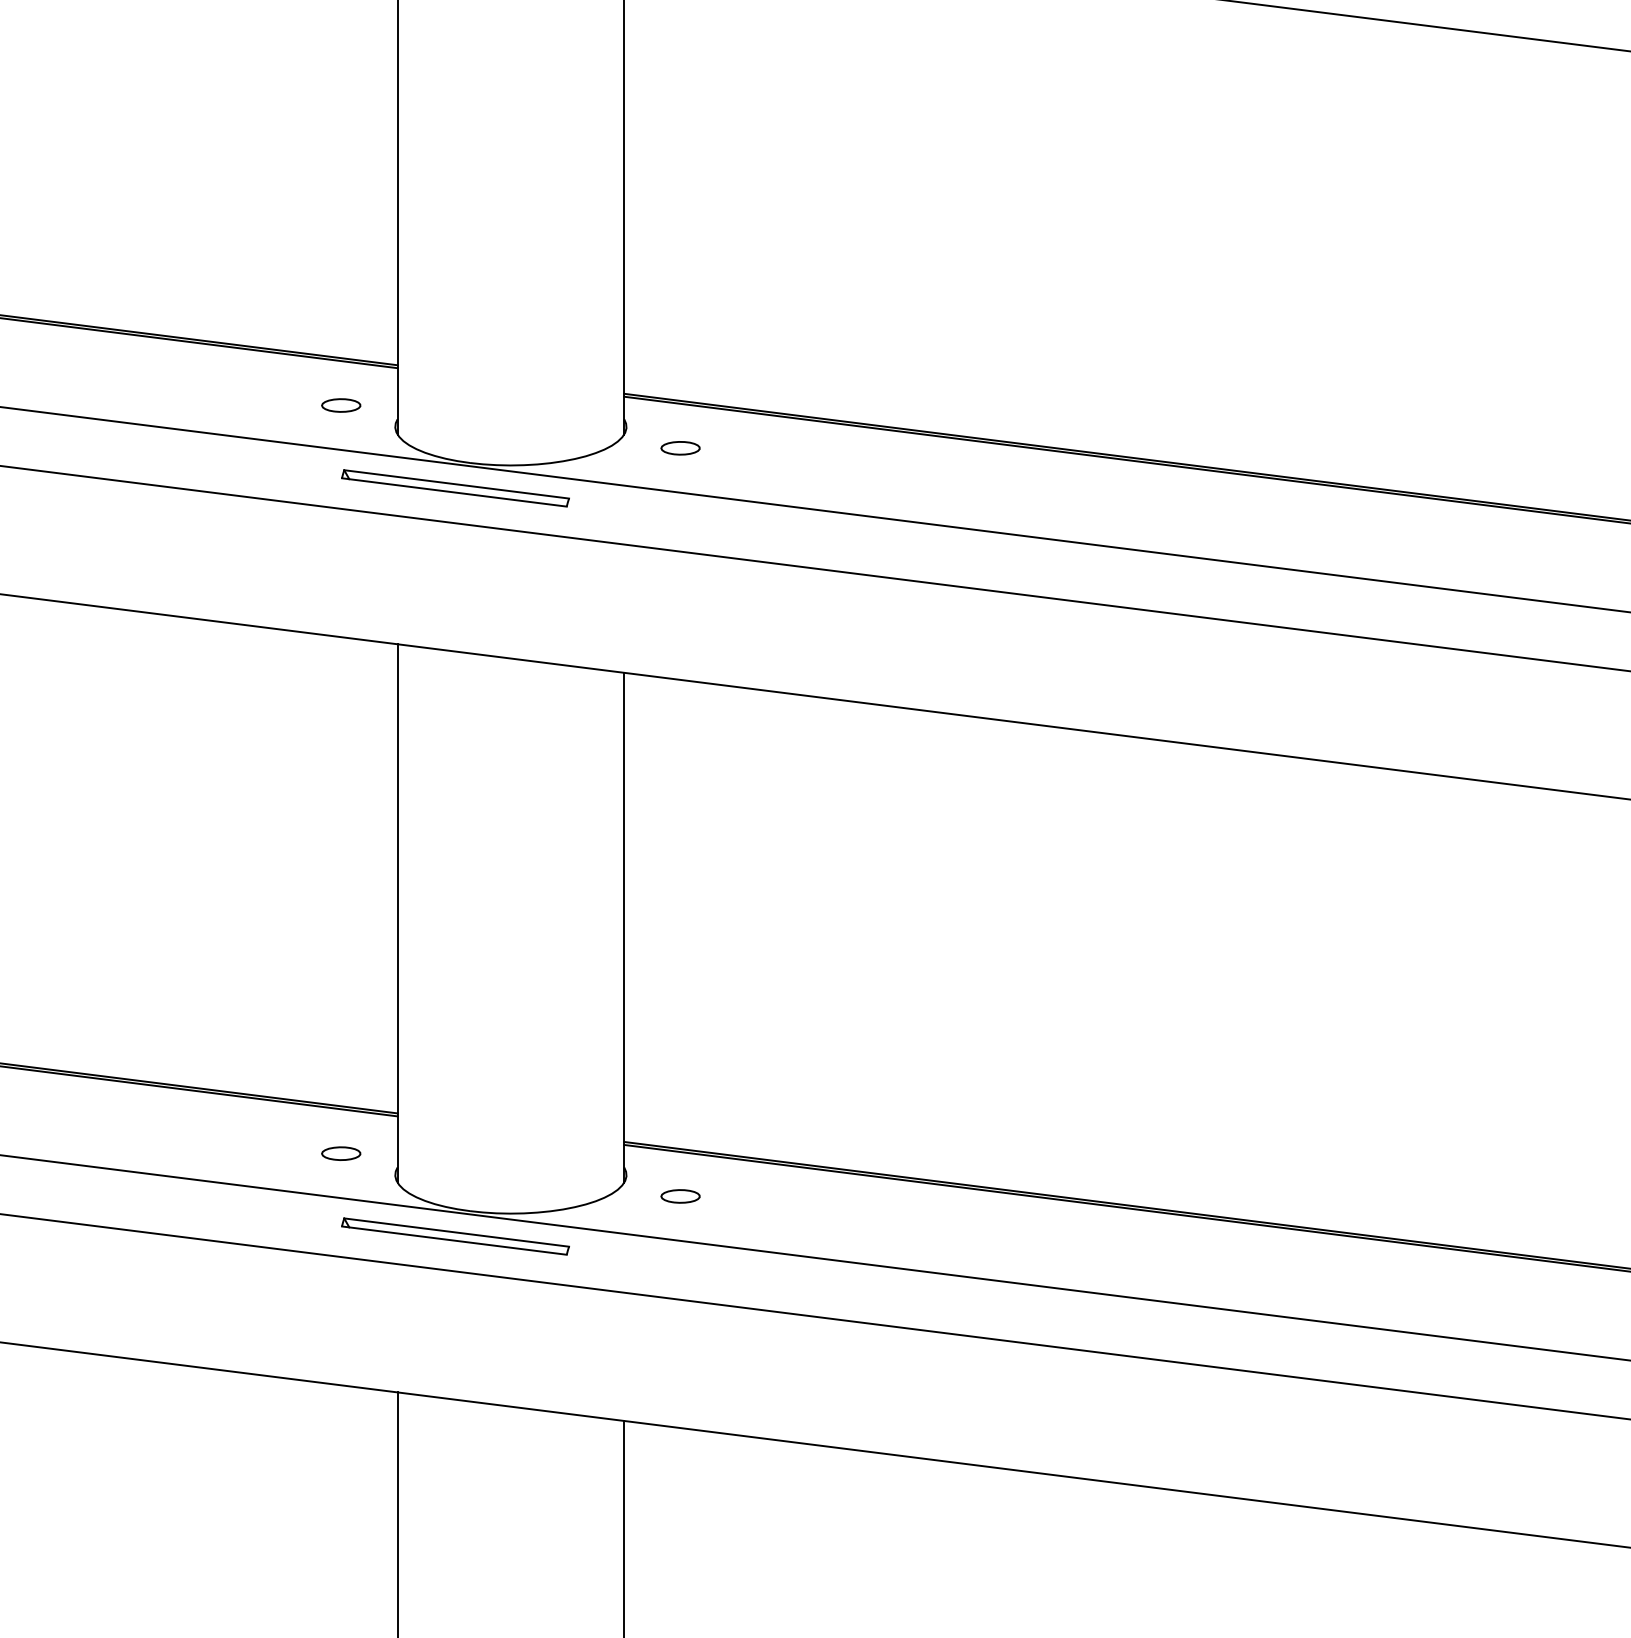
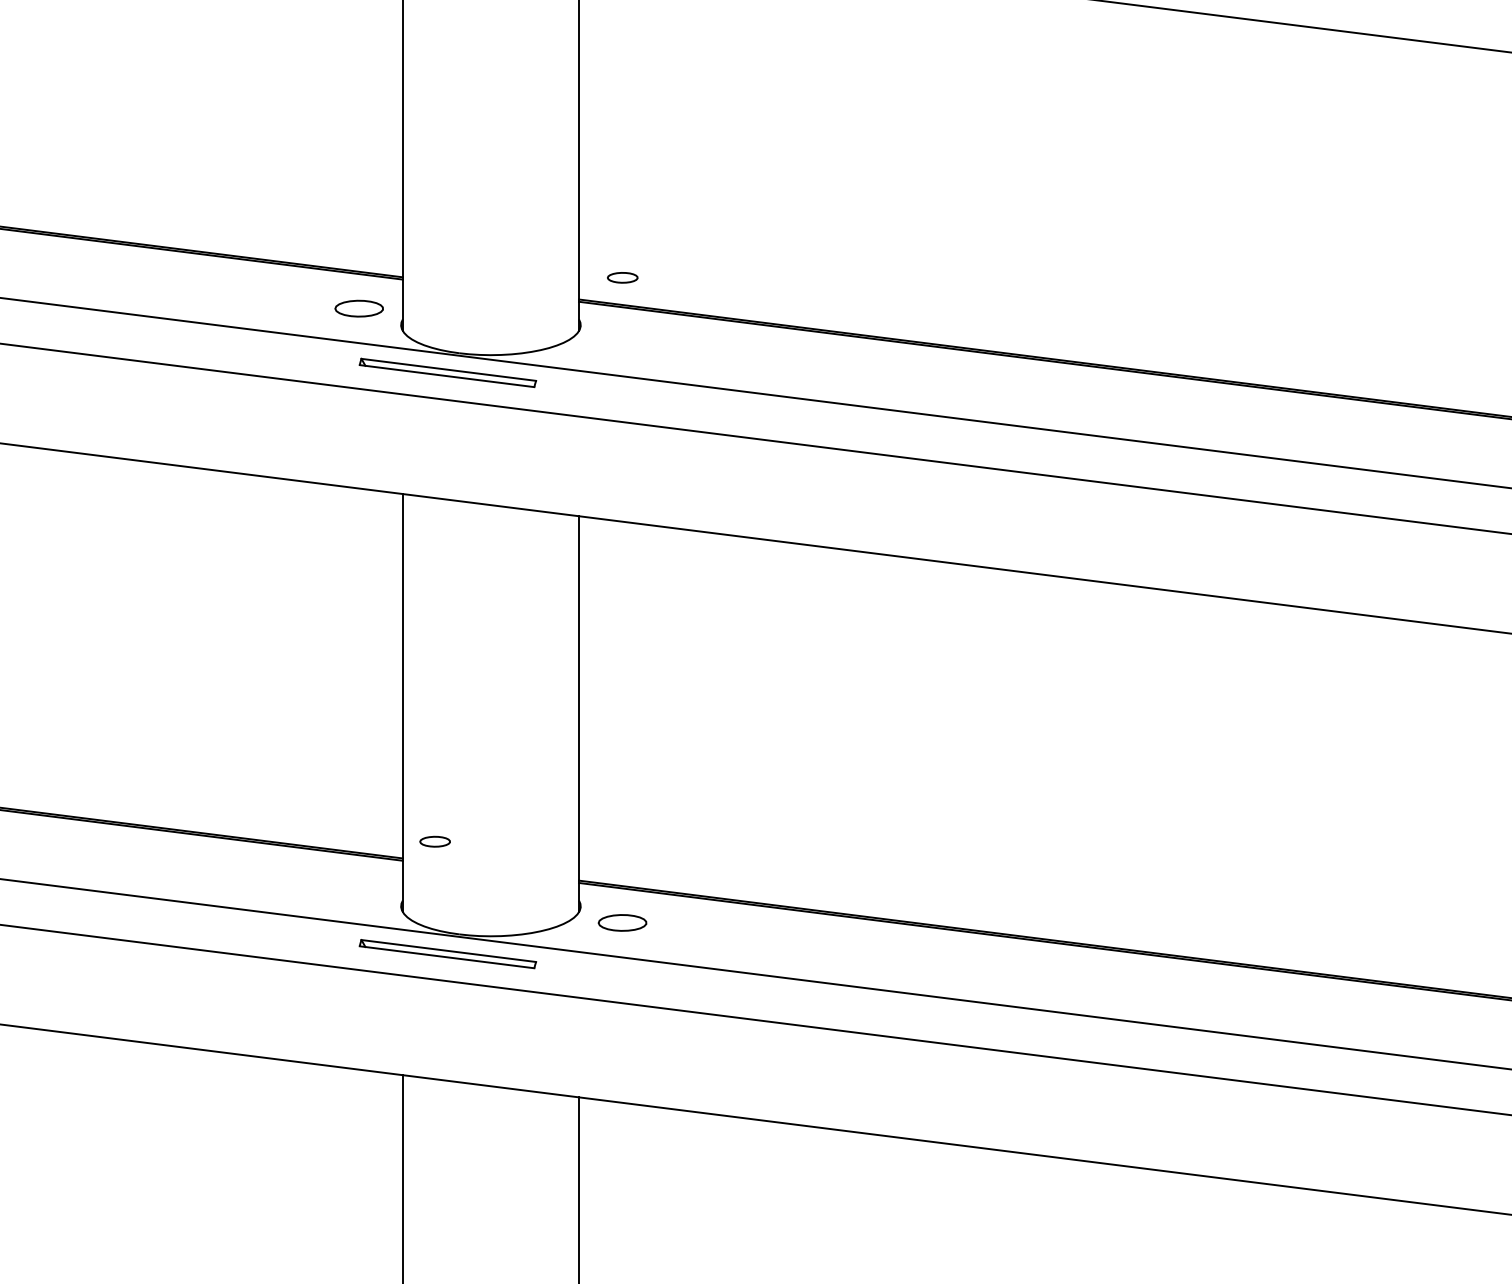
part: (340, 405) -> (358, 308), size x1.6
part: (680, 447) -> (622, 277), moved
part: (340, 1153) -> (434, 841), moved
part: (680, 1195) -> (622, 922), size x1.6

